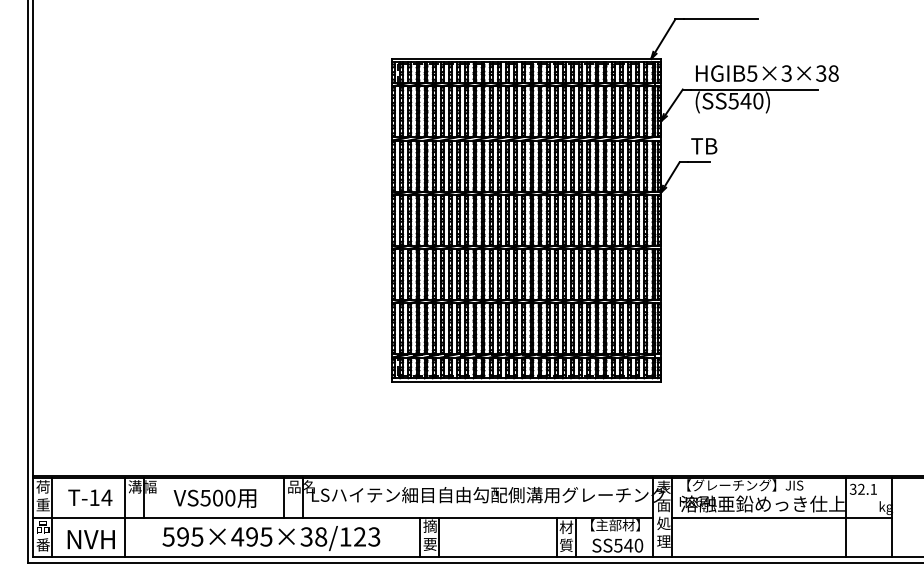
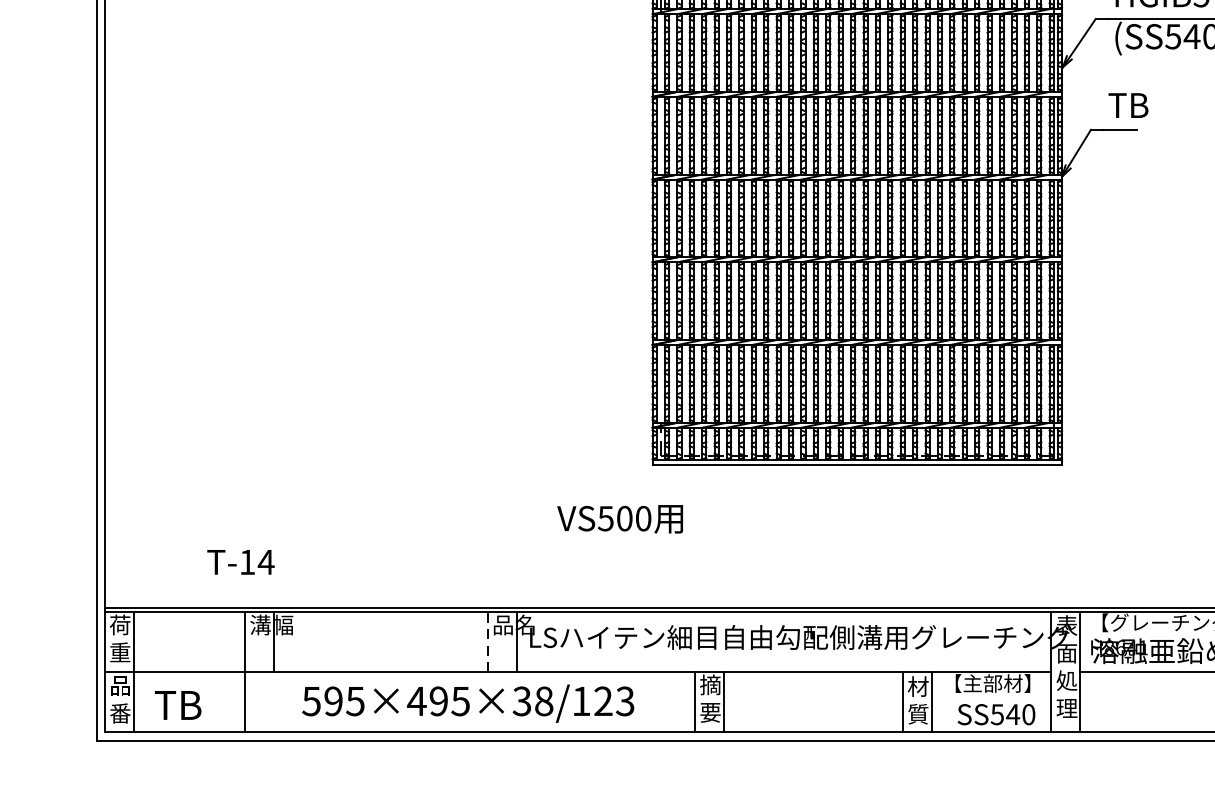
text: (90, 497) -> (241, 561), moved
text: (214, 498) -> (619, 519), moved
line: (284, 498) -> (488, 642), solid -> dashed
text: (90, 539) -> (192, 705), NVH -> TB

